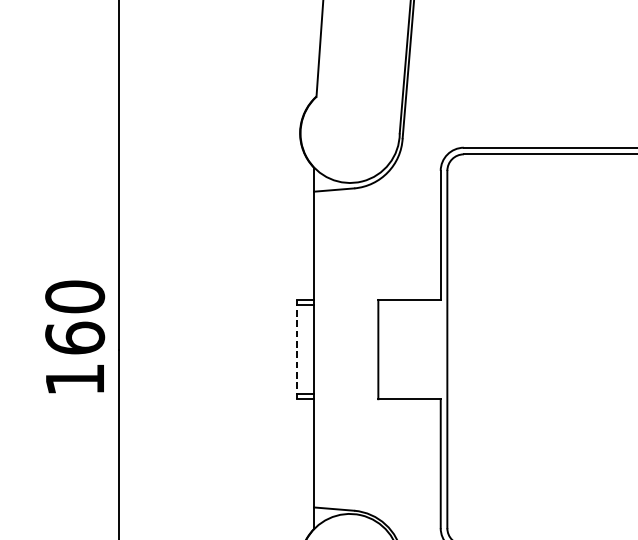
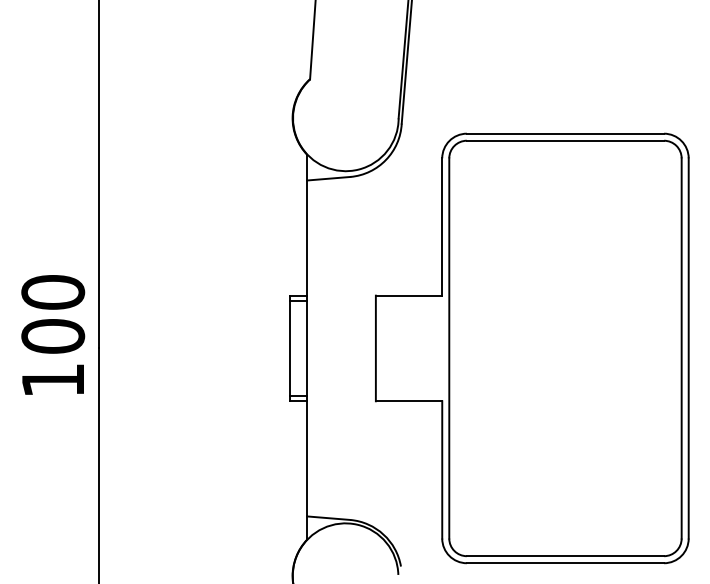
text: (74, 337) -> (52, 335), 160 -> 100
line: (297, 349) -> (289, 348), dashed -> solid

